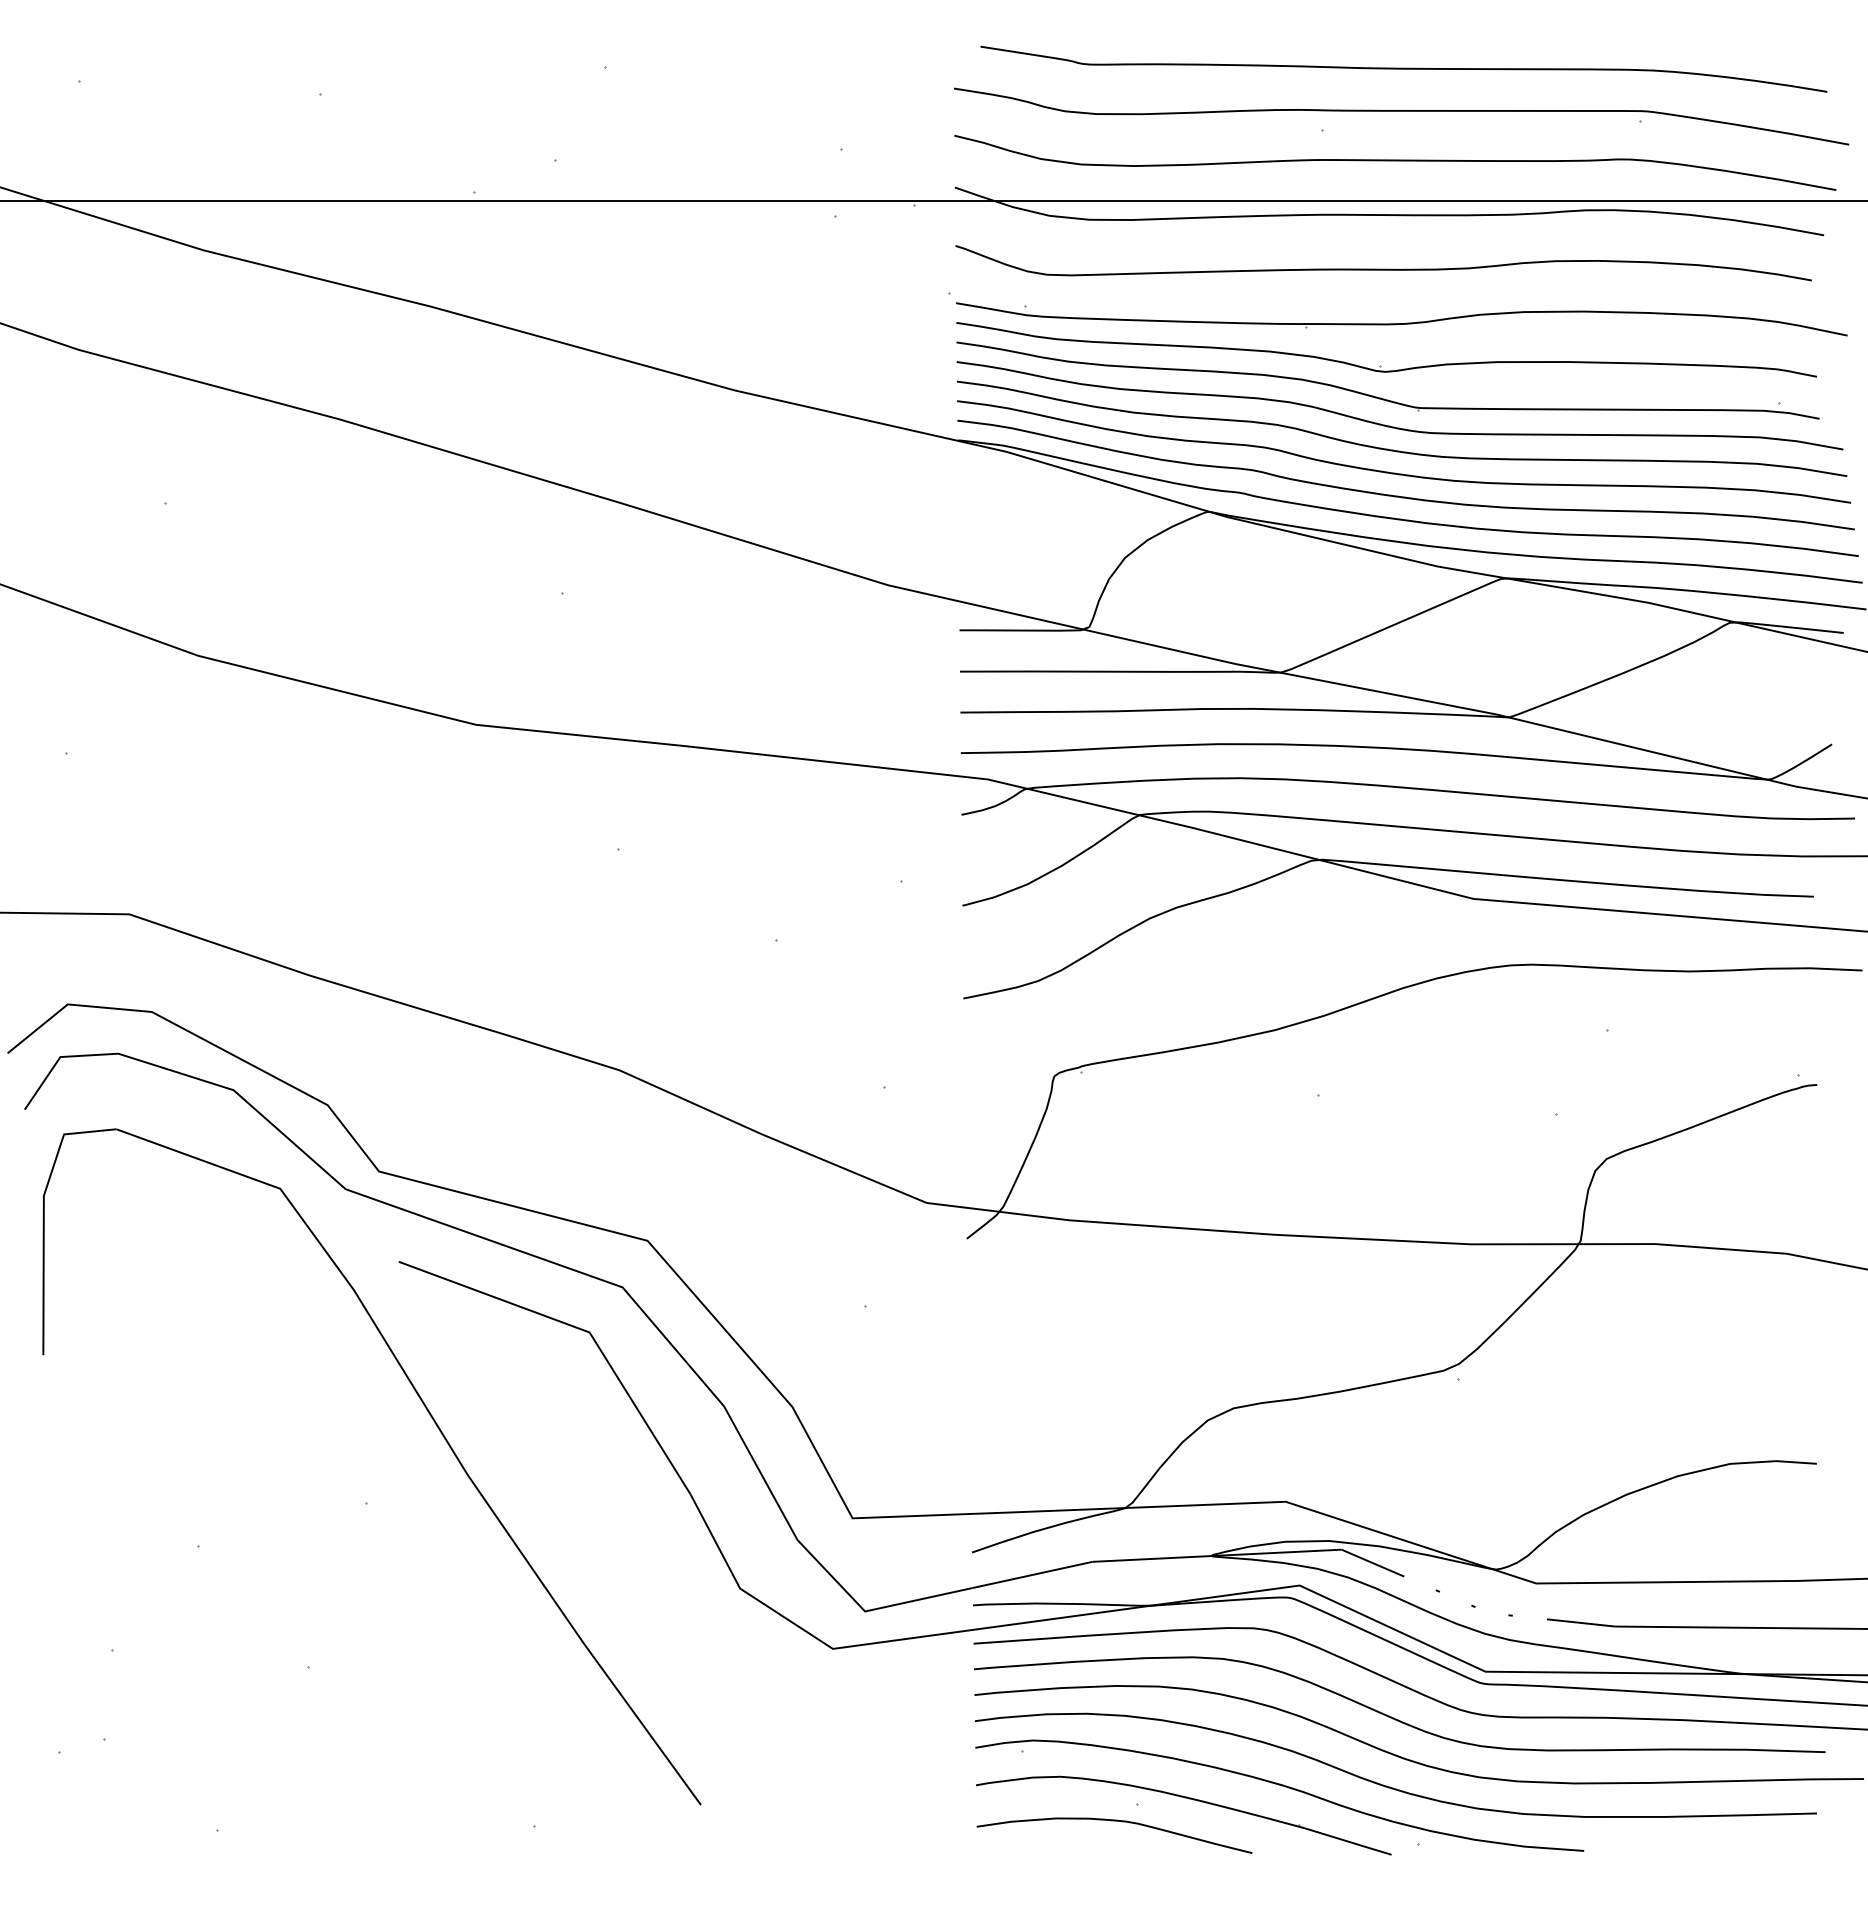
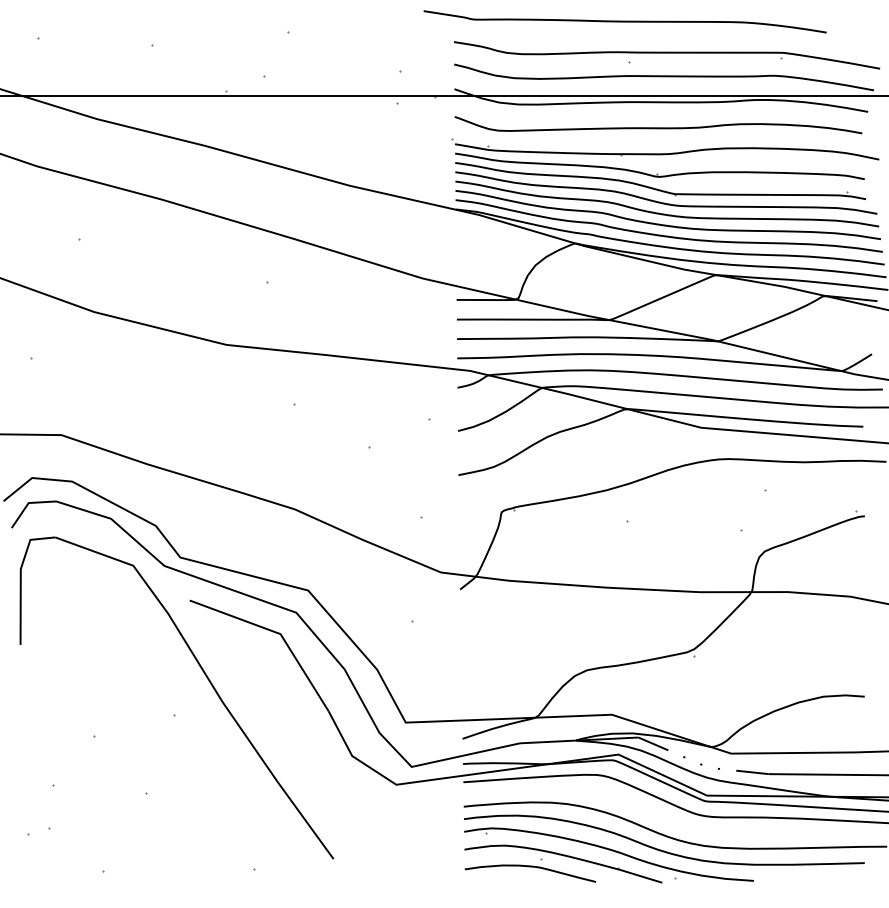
curve: (1402, 68) -> (624, 21), moved
curve: (1391, 1715) -> (662, 816), removed

